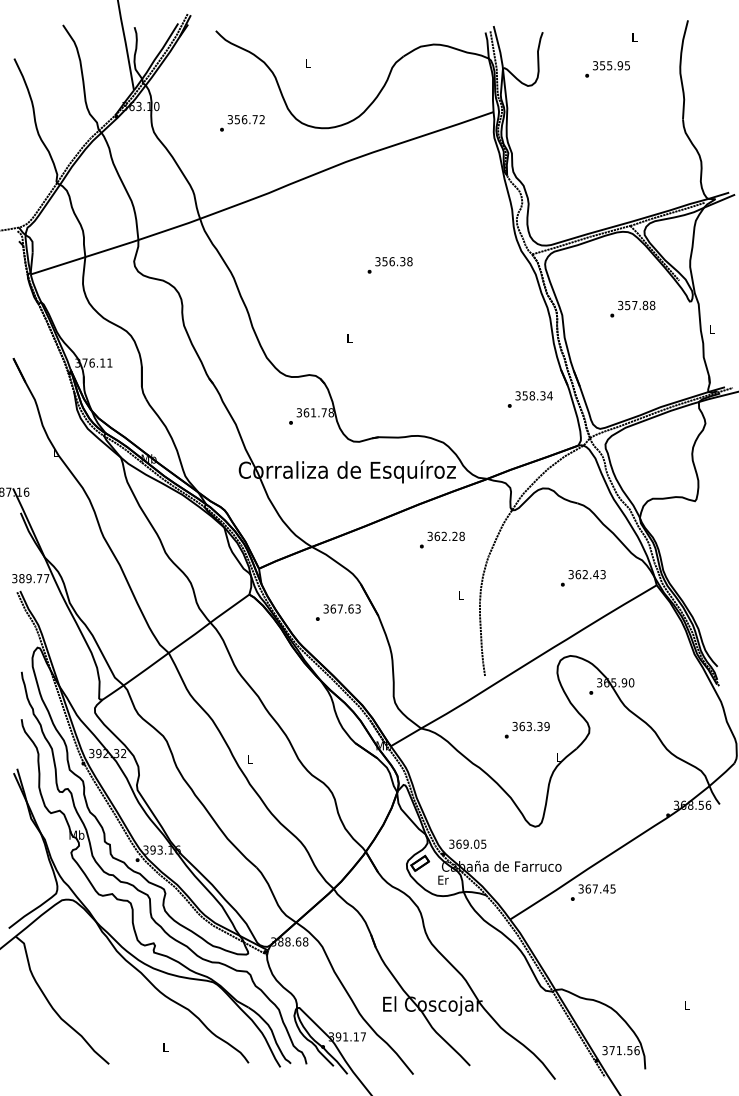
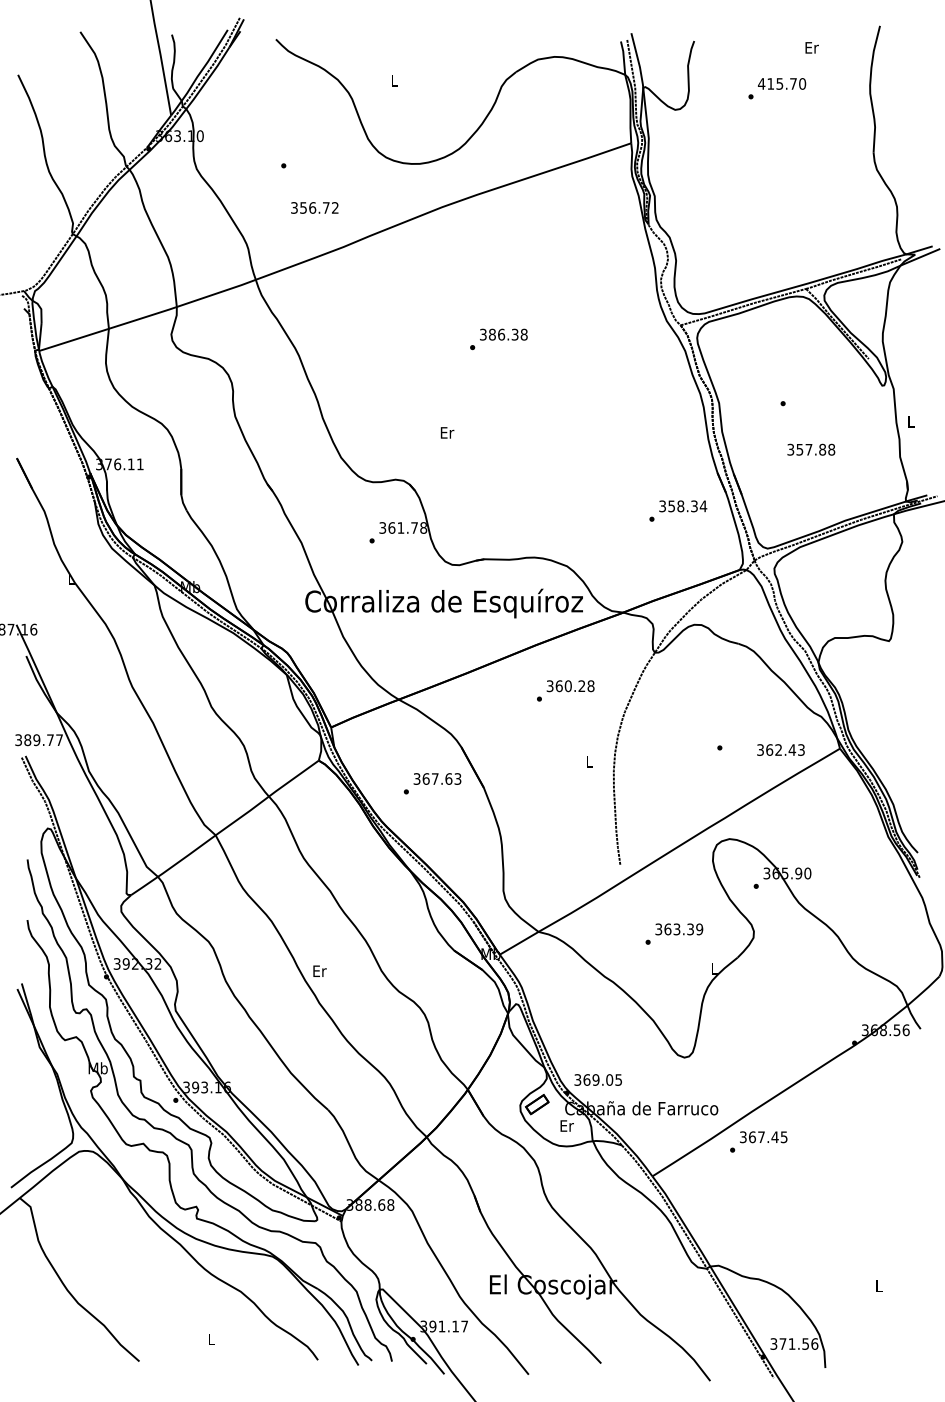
text: (634, 37) -> (811, 47), L -> Er
text: (611, 65) -> (781, 83), 355.95 -> 415.70
text: (246, 119) -> (314, 207), moved
text: (385, 261) -> (492, 334), 356.38 -> 386.38
text: (636, 305) -> (811, 449), moved
text: (349, 338) -> (447, 432), L -> Er
text: (443, 536) -> (567, 686), 362.28 -> 360.28
text: (586, 574) -> (780, 749), moved
text: (249, 758) -> (319, 970), L -> Er

